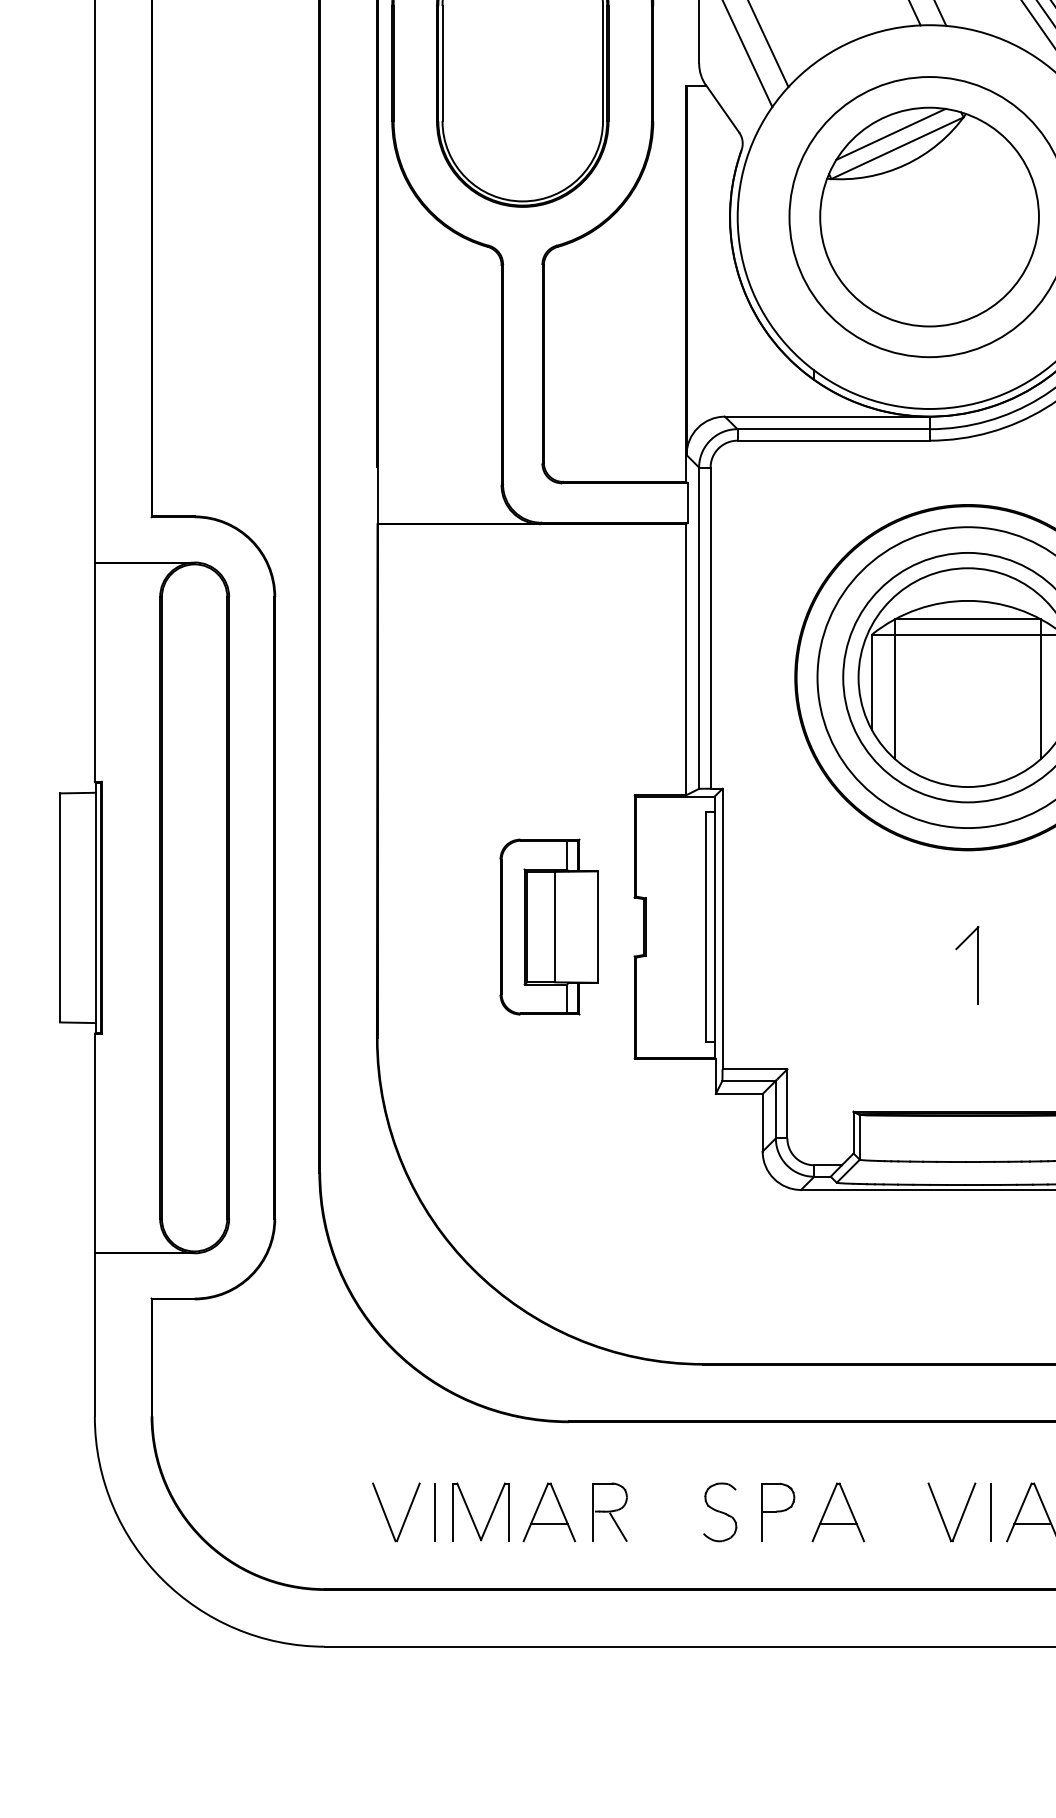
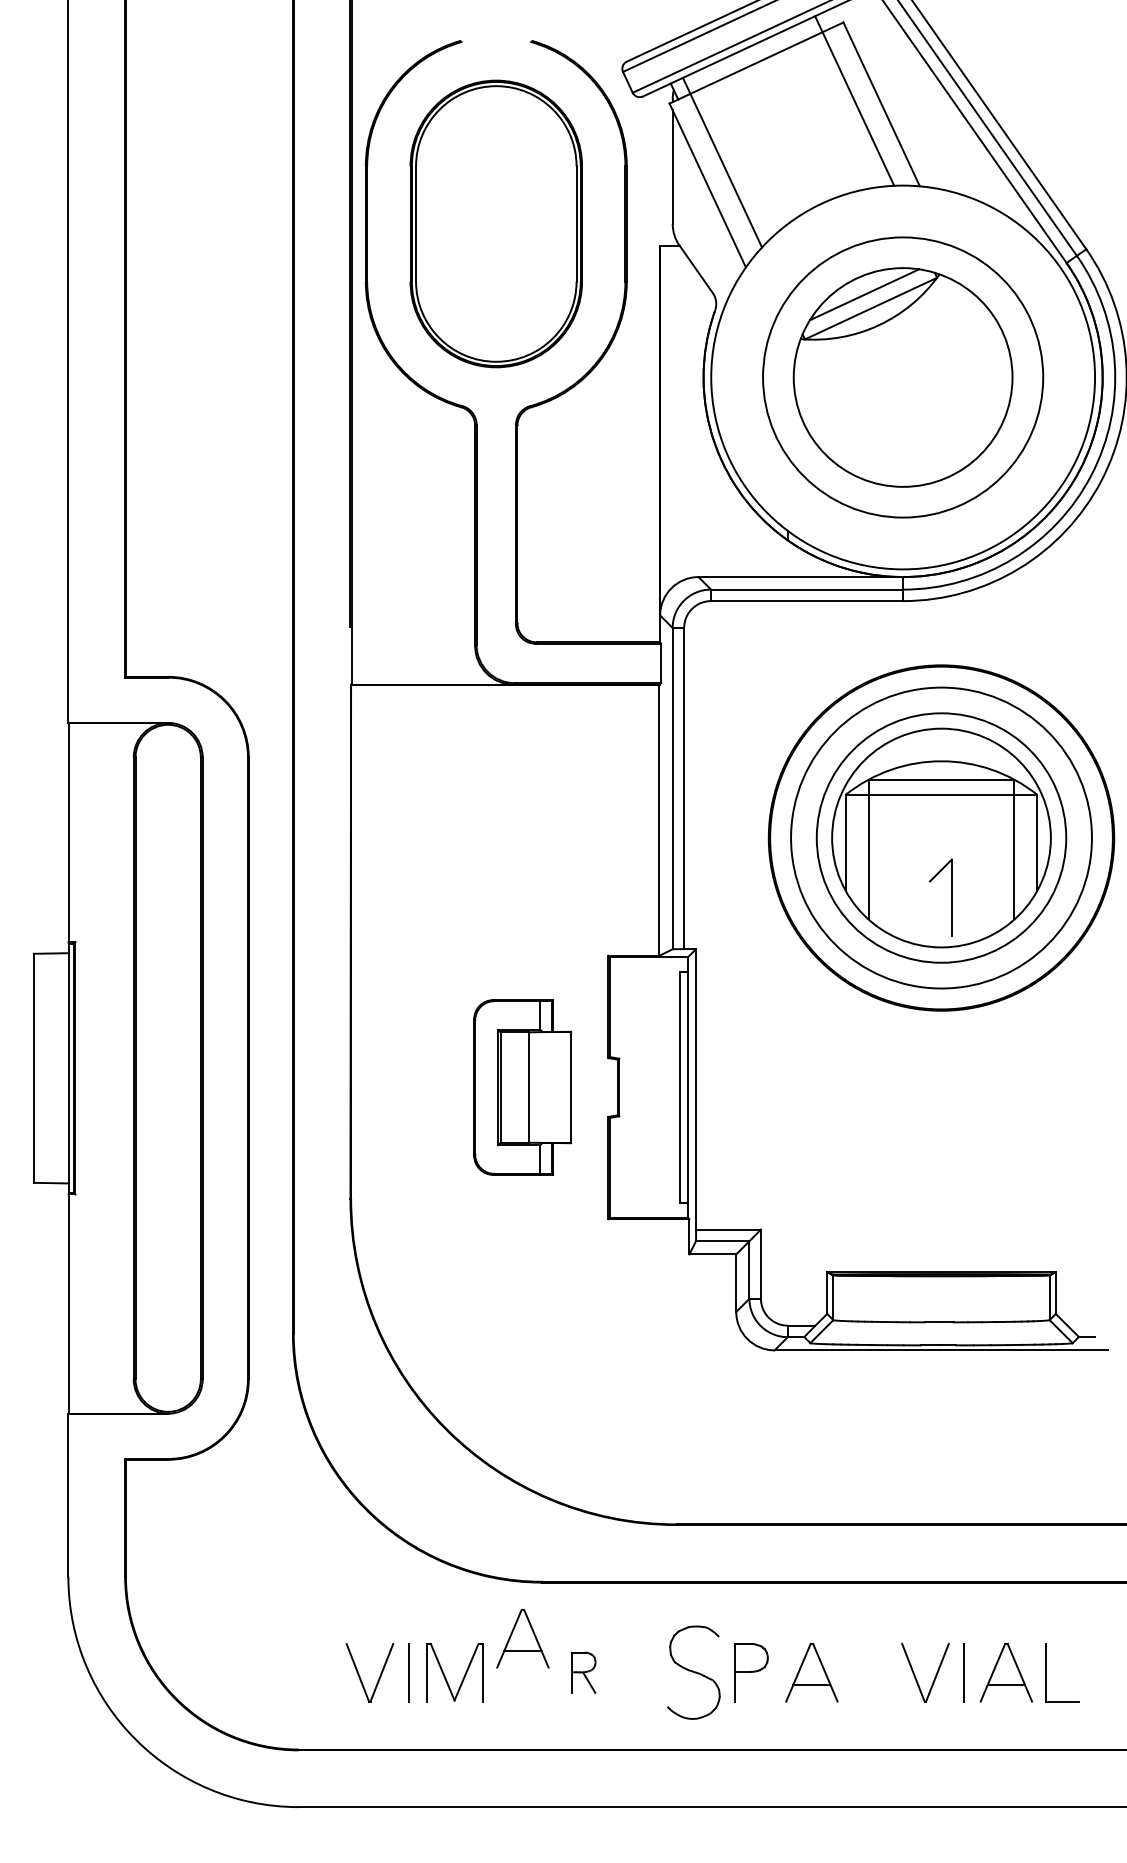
part: (977, 965) -> (951, 897), moved
part: (548, 1512) -> (522, 1638), moved
part: (609, 1512) -> (583, 1672), size x0.7
part: (719, 1512) -> (693, 1672), size x1.6

